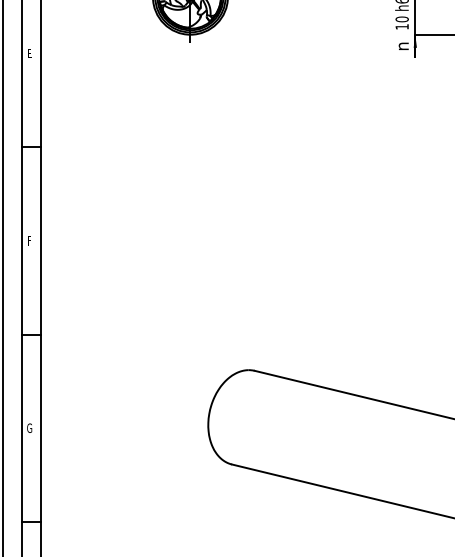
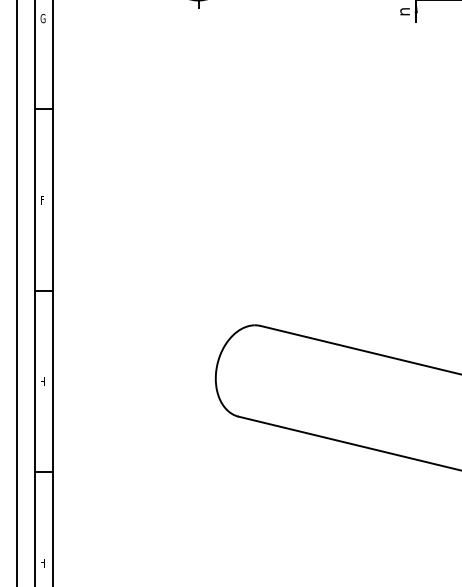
text: (29, 53) -> (42, 18), E -> G
text: (29, 428) -> (42, 381), G -> H

